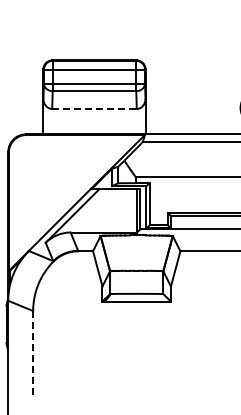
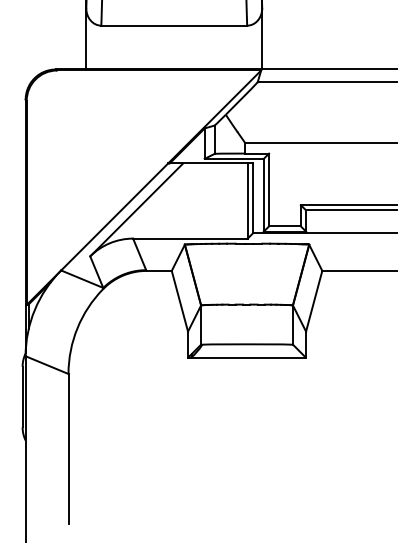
line: (94, 108) -> (174, 24), dashed -> solid
line: (33, 354) -> (69, 448), dashed -> solid

